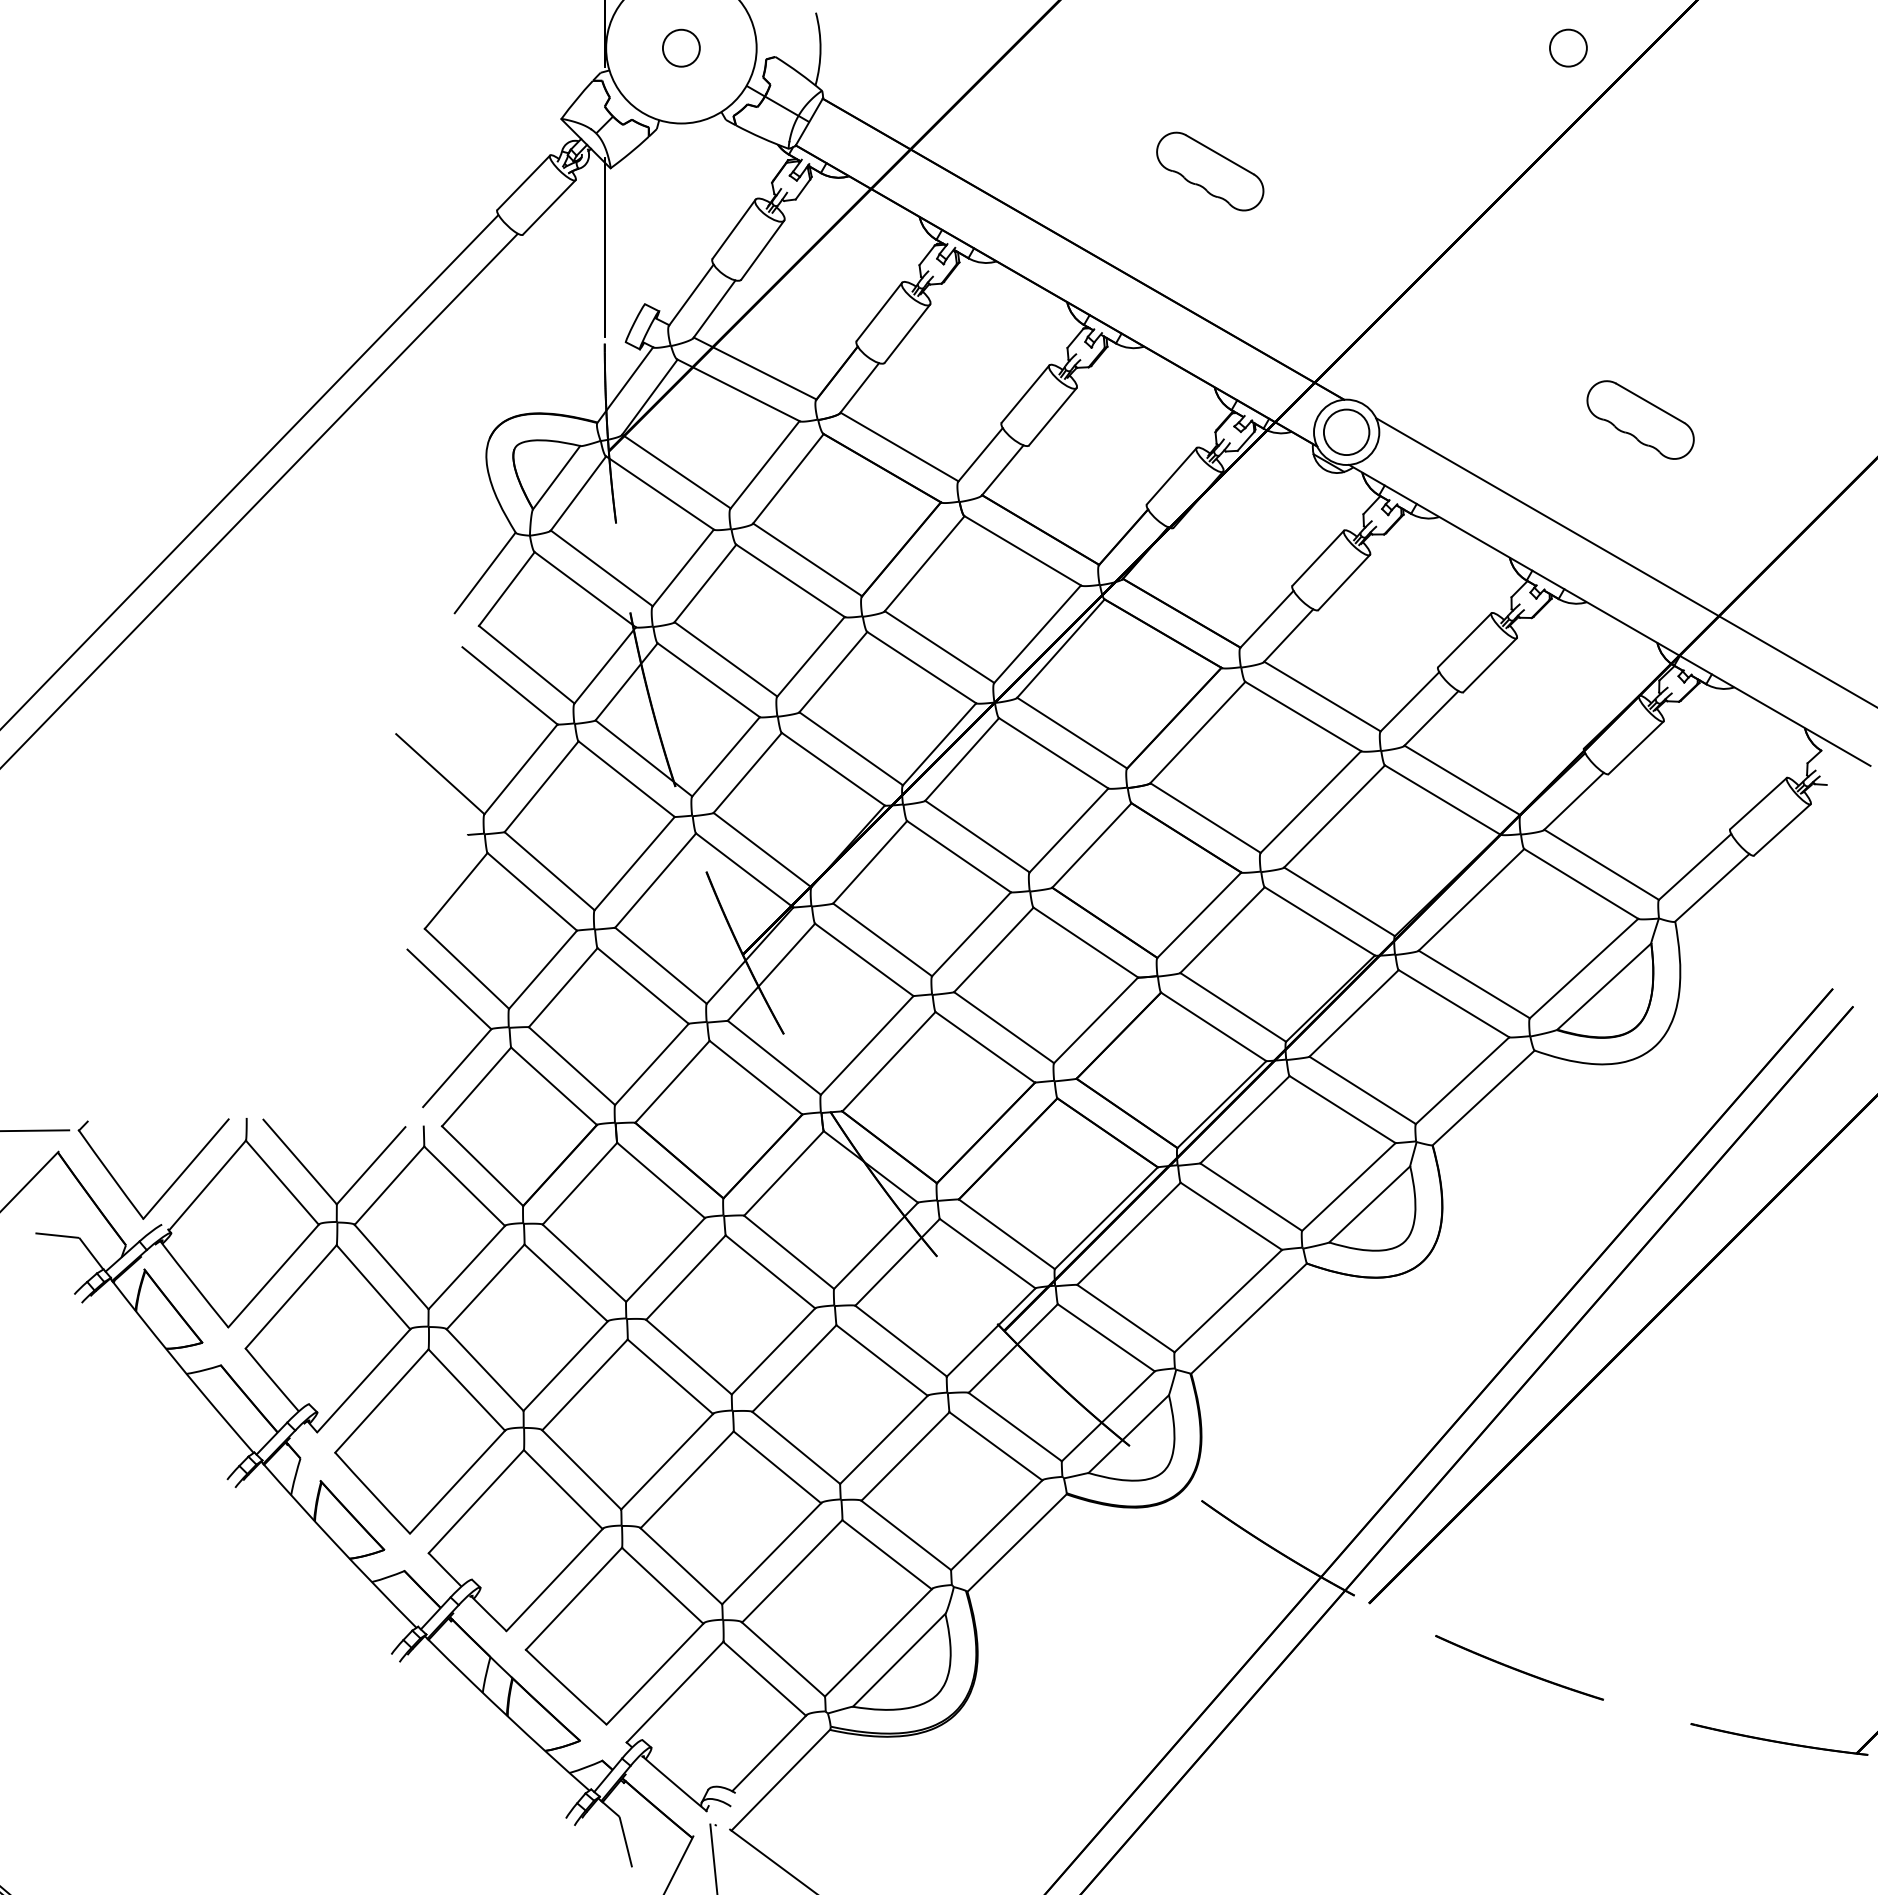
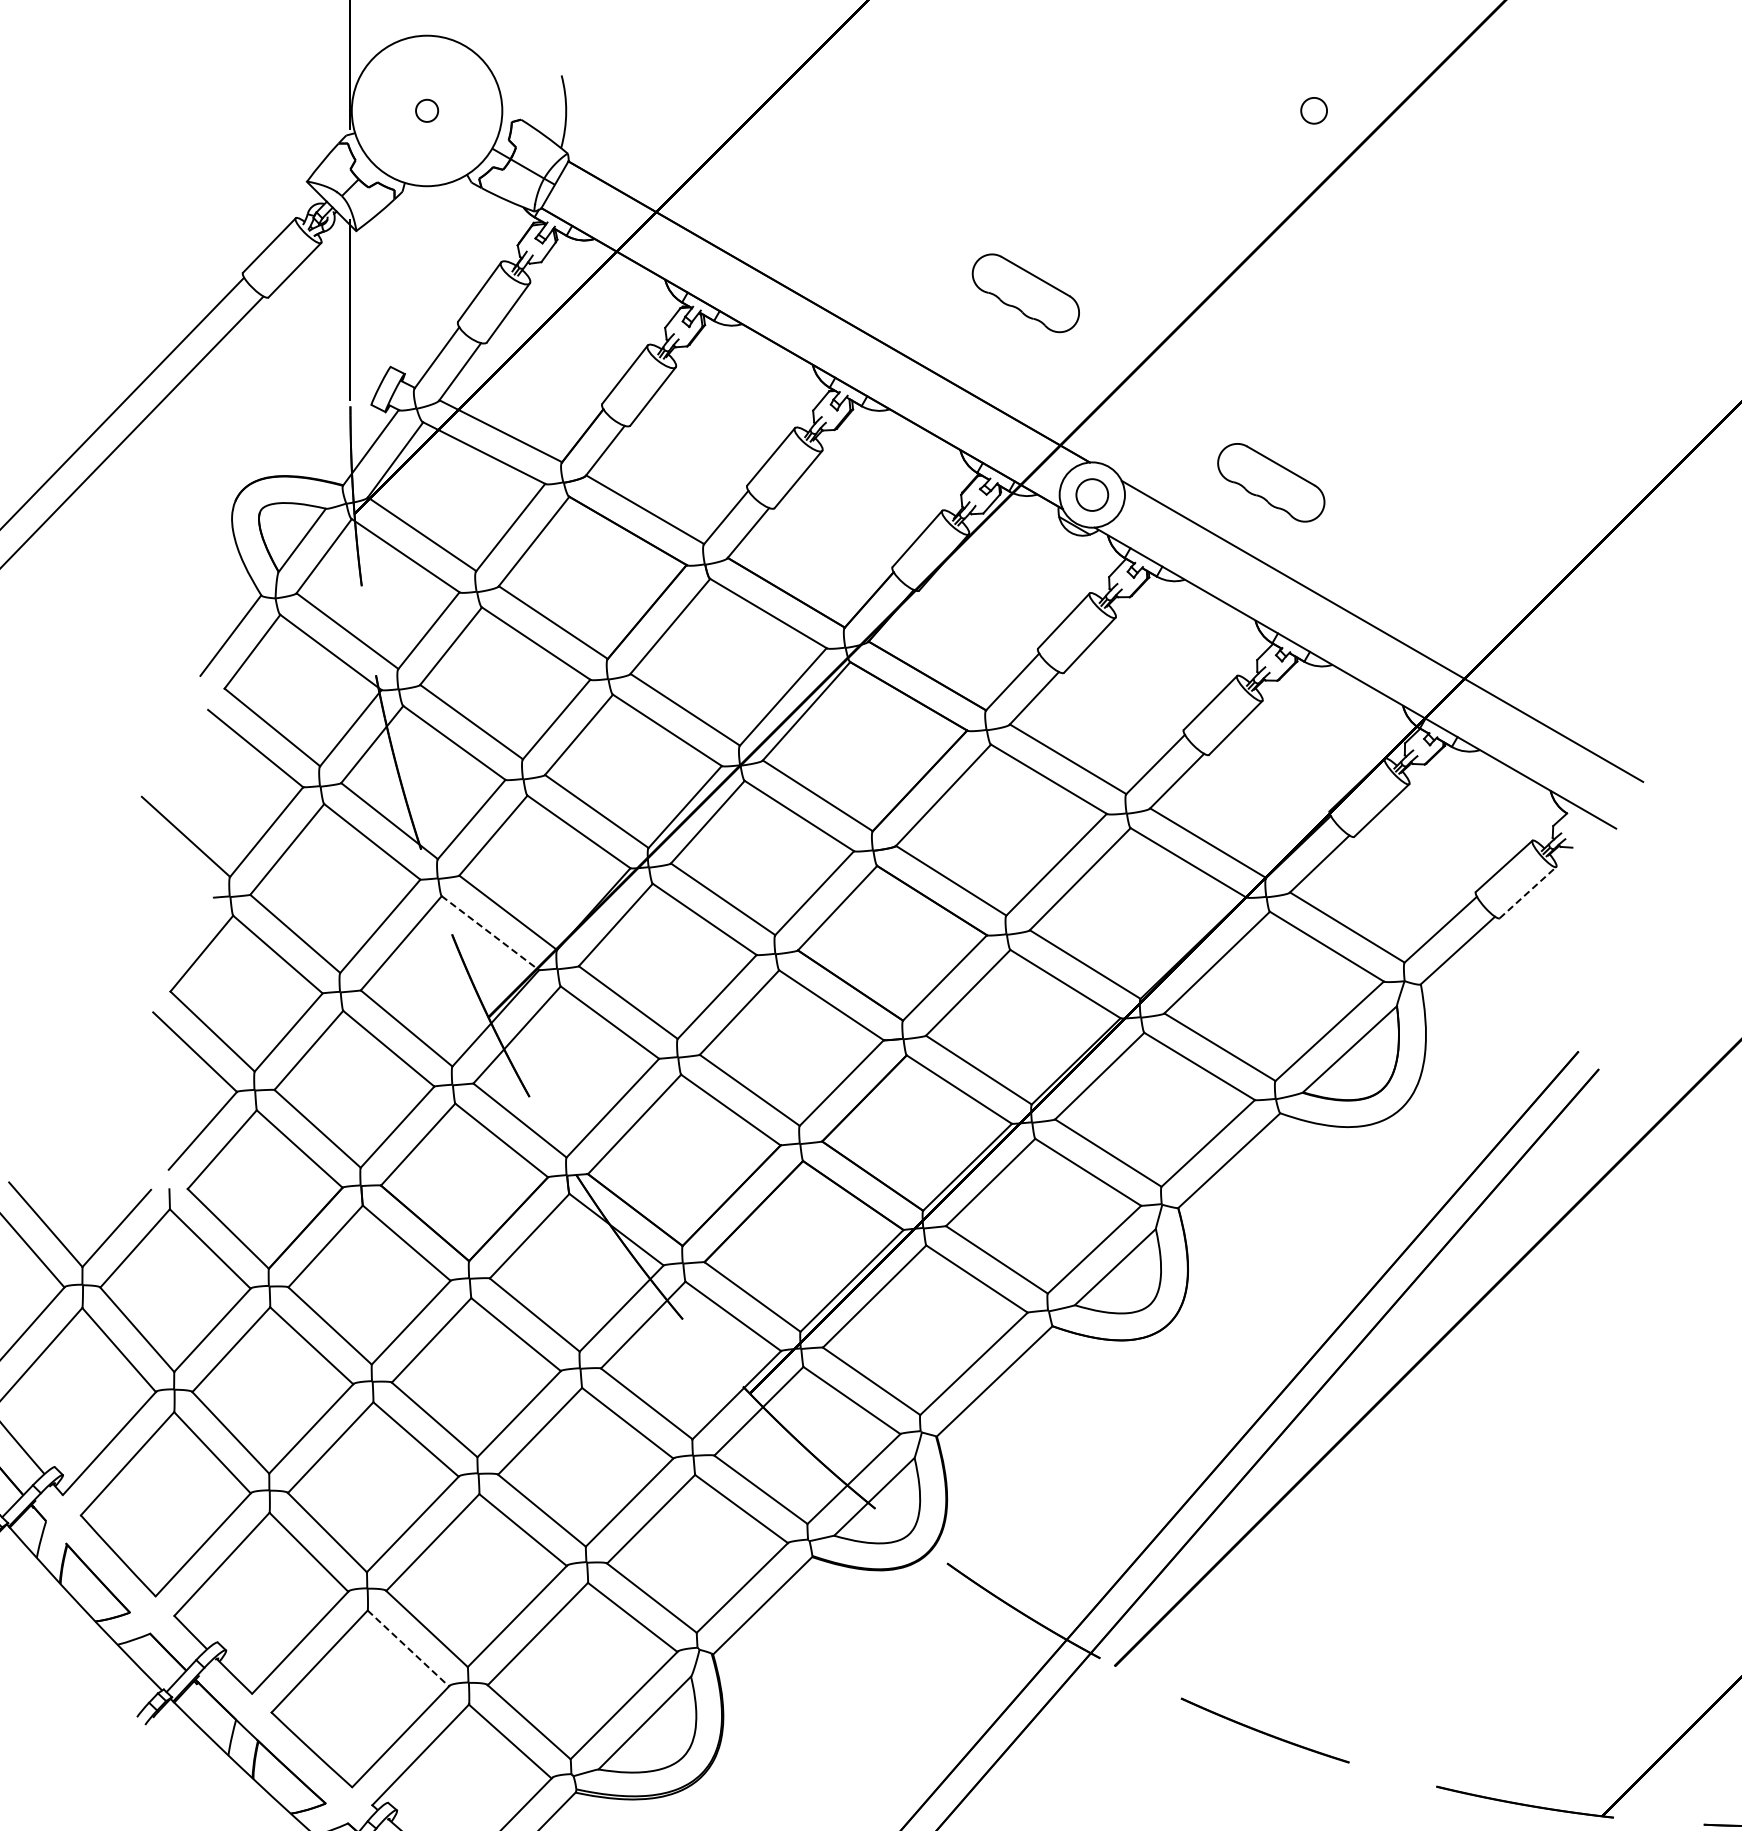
circle: (681, 47) -> (427, 110), size x0.6
circle: (1568, 47) -> (1314, 110), size x0.7
part: (1210, 171) -> (1026, 293), moved
part: (1640, 419) -> (1271, 482), moved
circle: (1346, 432) -> (1092, 495), size x0.7
line: (1782, 829) -> (1528, 892), solid -> dashed
line: (745, 870) -> (491, 933), solid -> dashed
line: (662, 1585) -> (408, 1648), solid -> dashed

